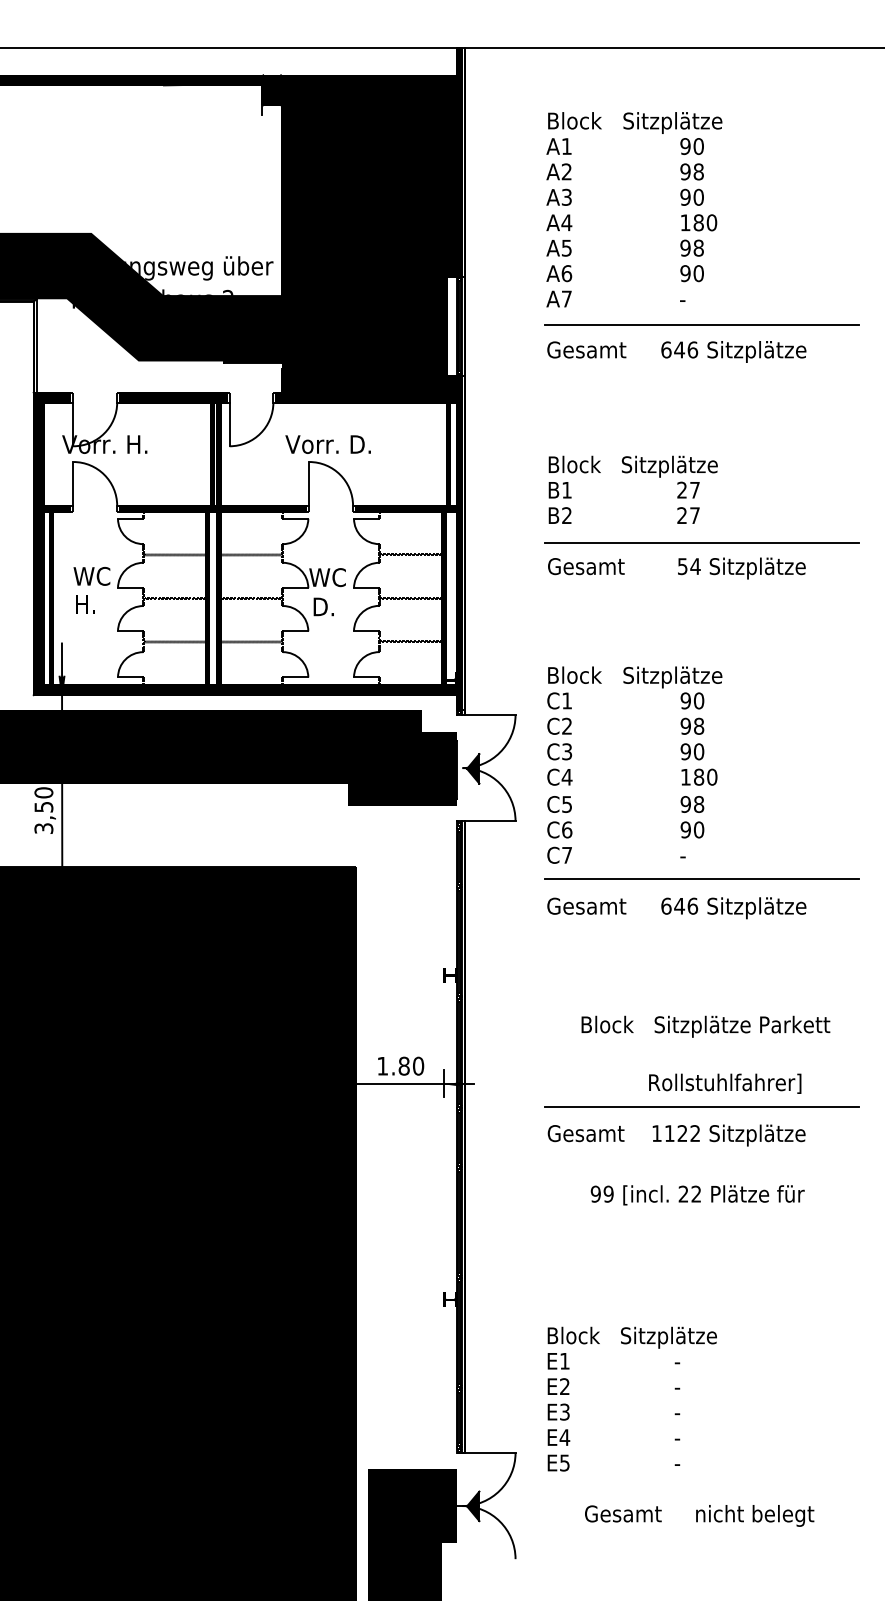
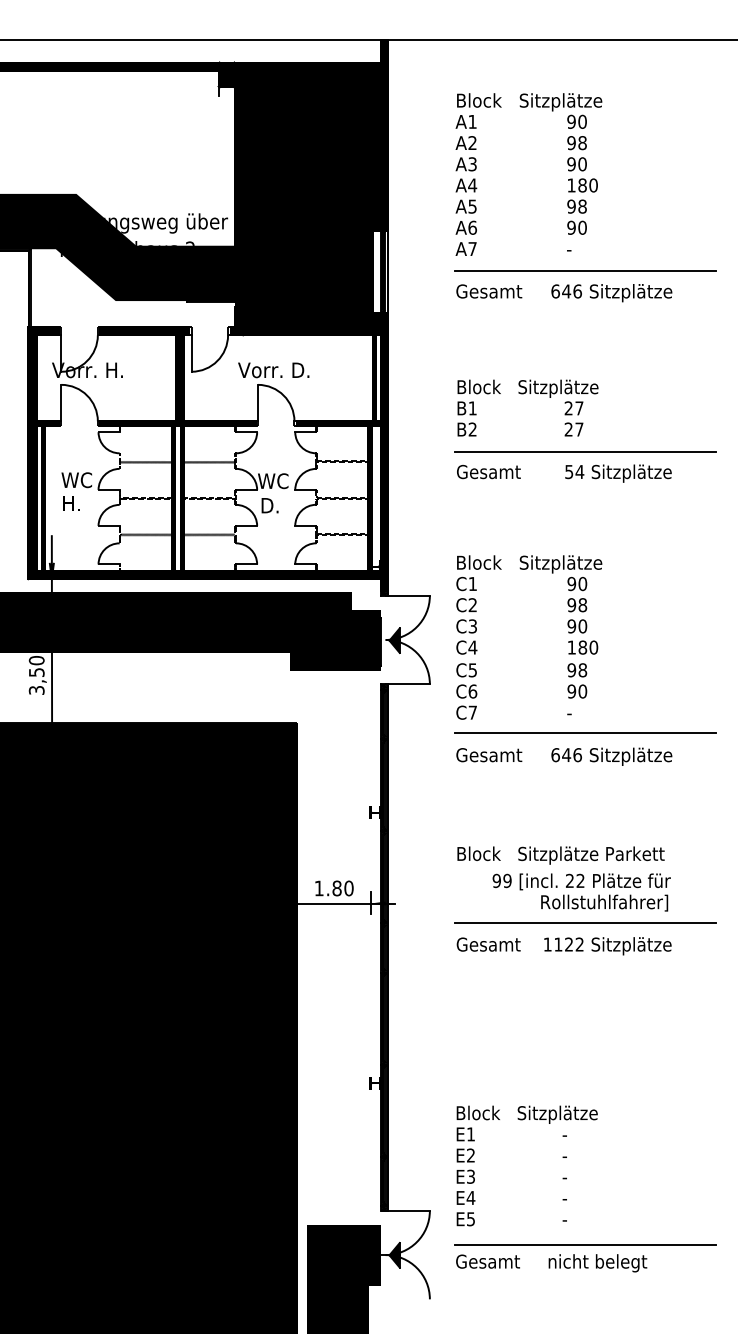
text: (705, 1026) -> (560, 855), moved
text: (697, 1195) -> (581, 882), moved
line: (701, 1493) -> (584, 1244), added
text: (699, 1515) -> (551, 1262), moved

